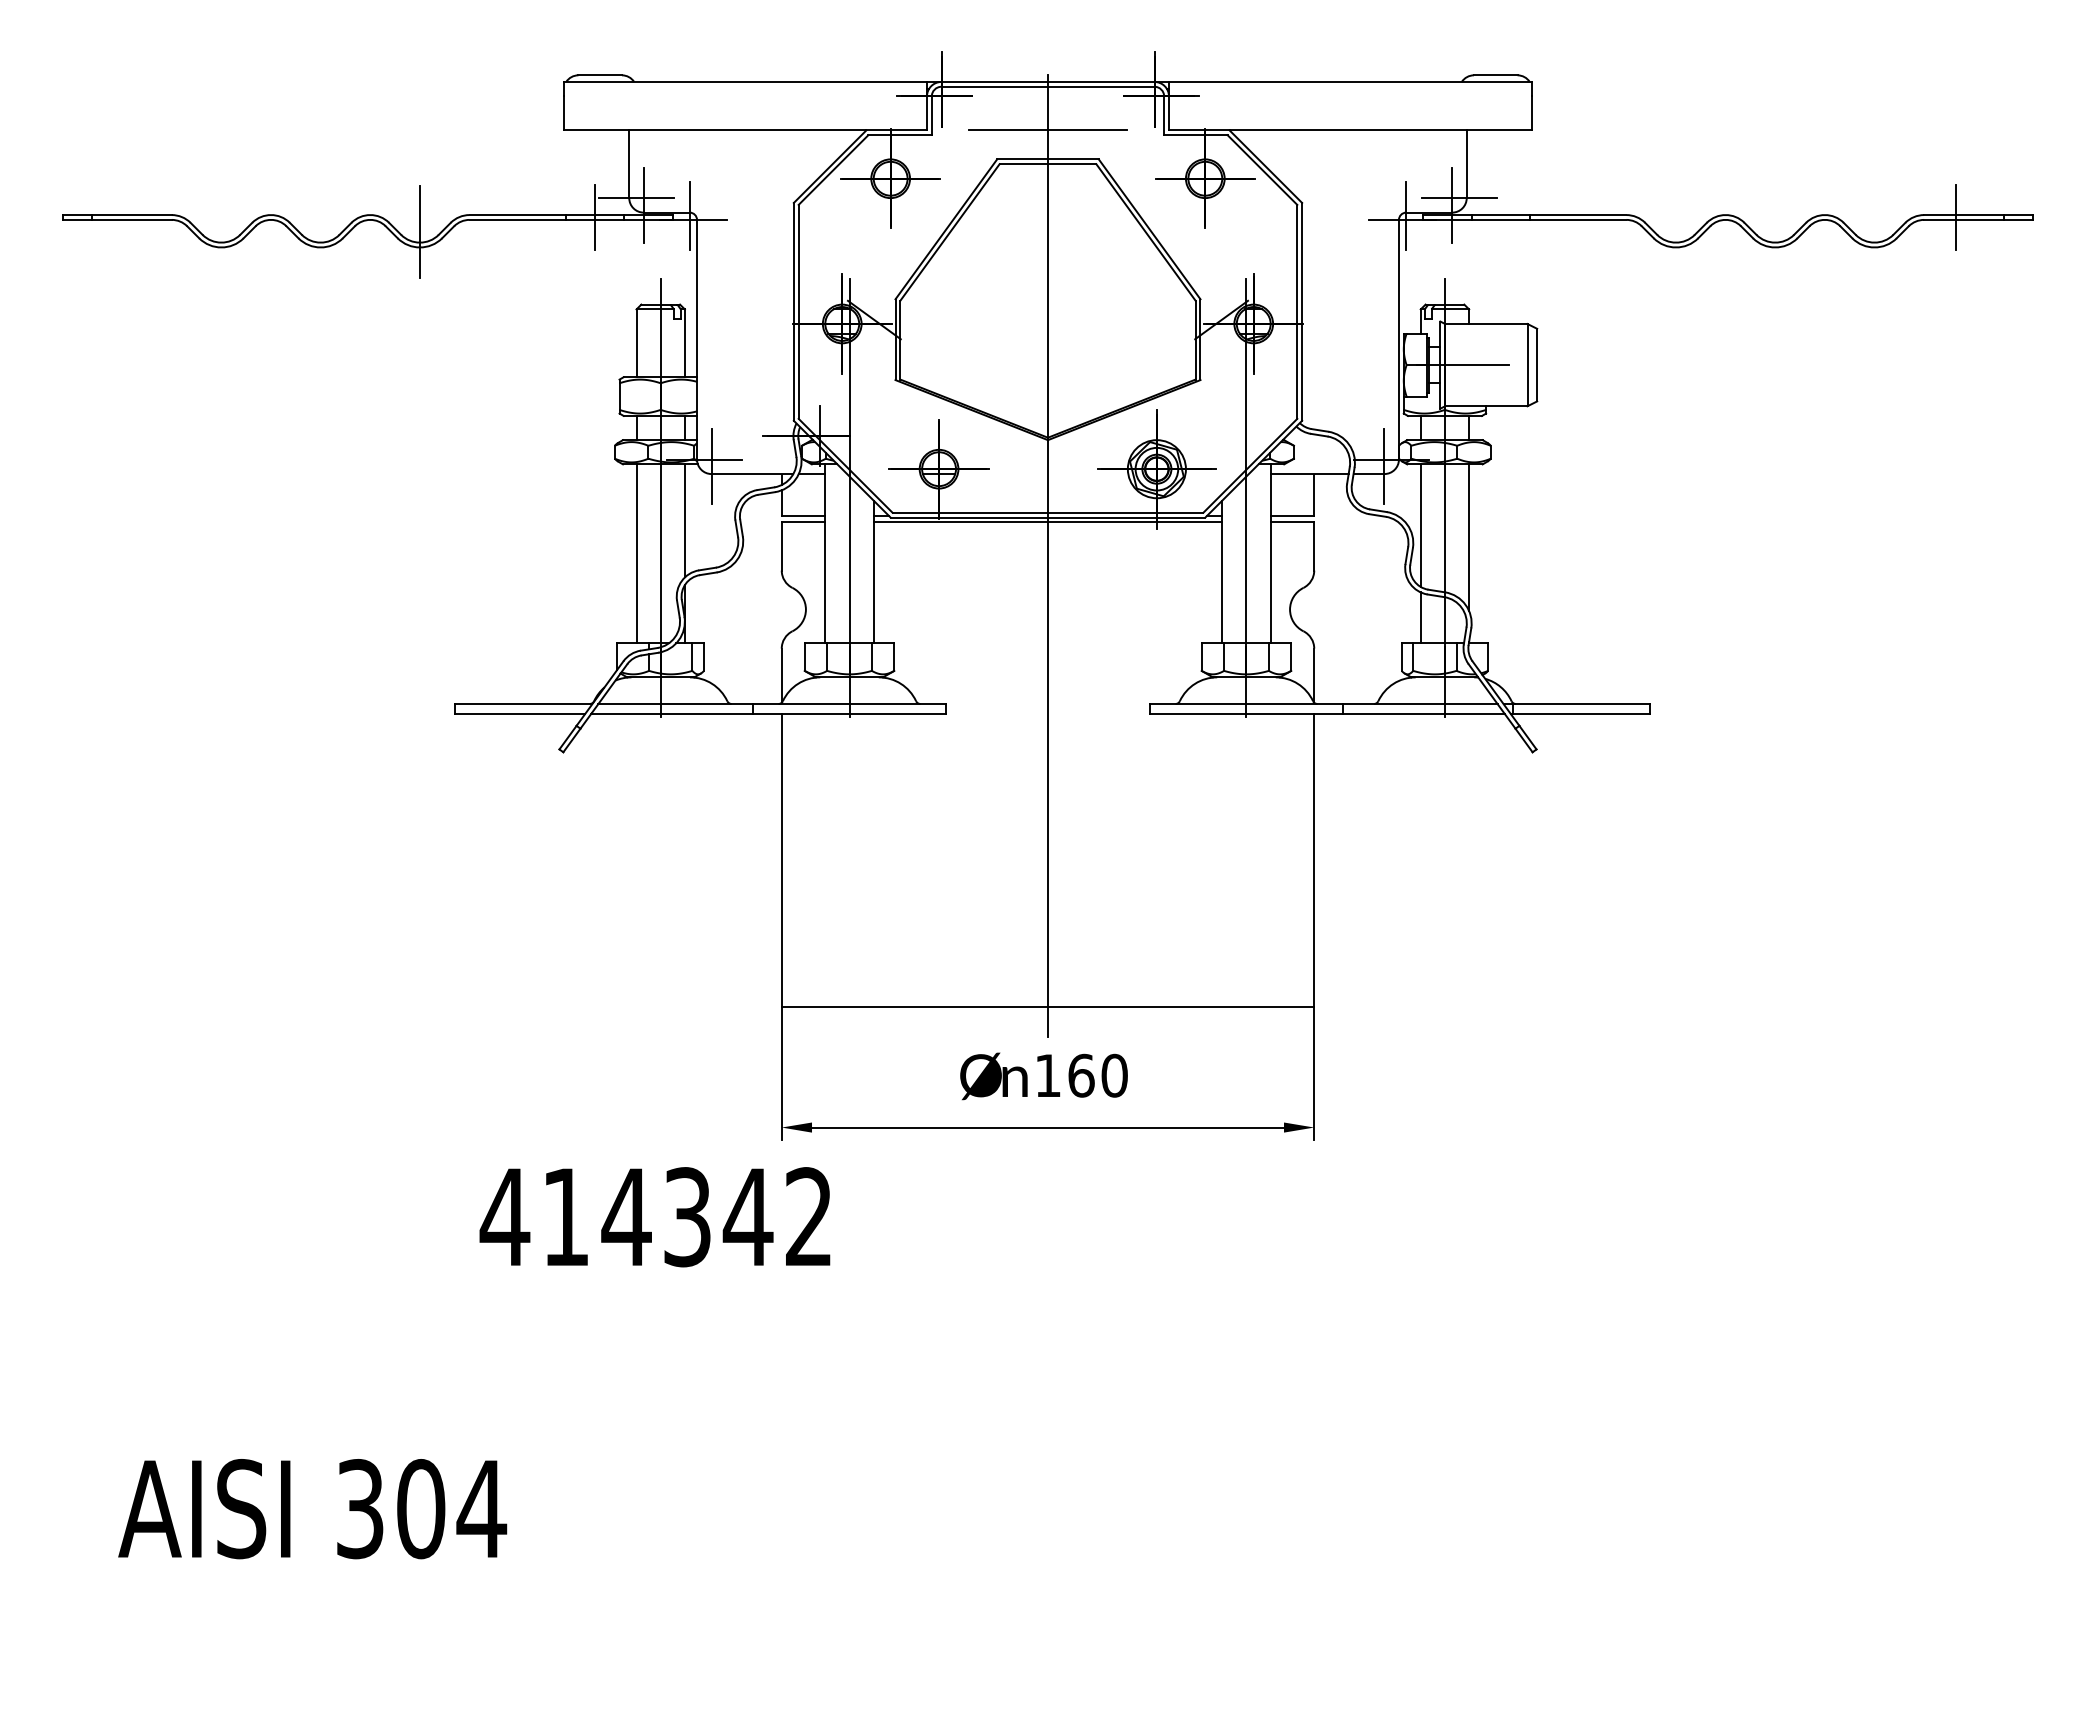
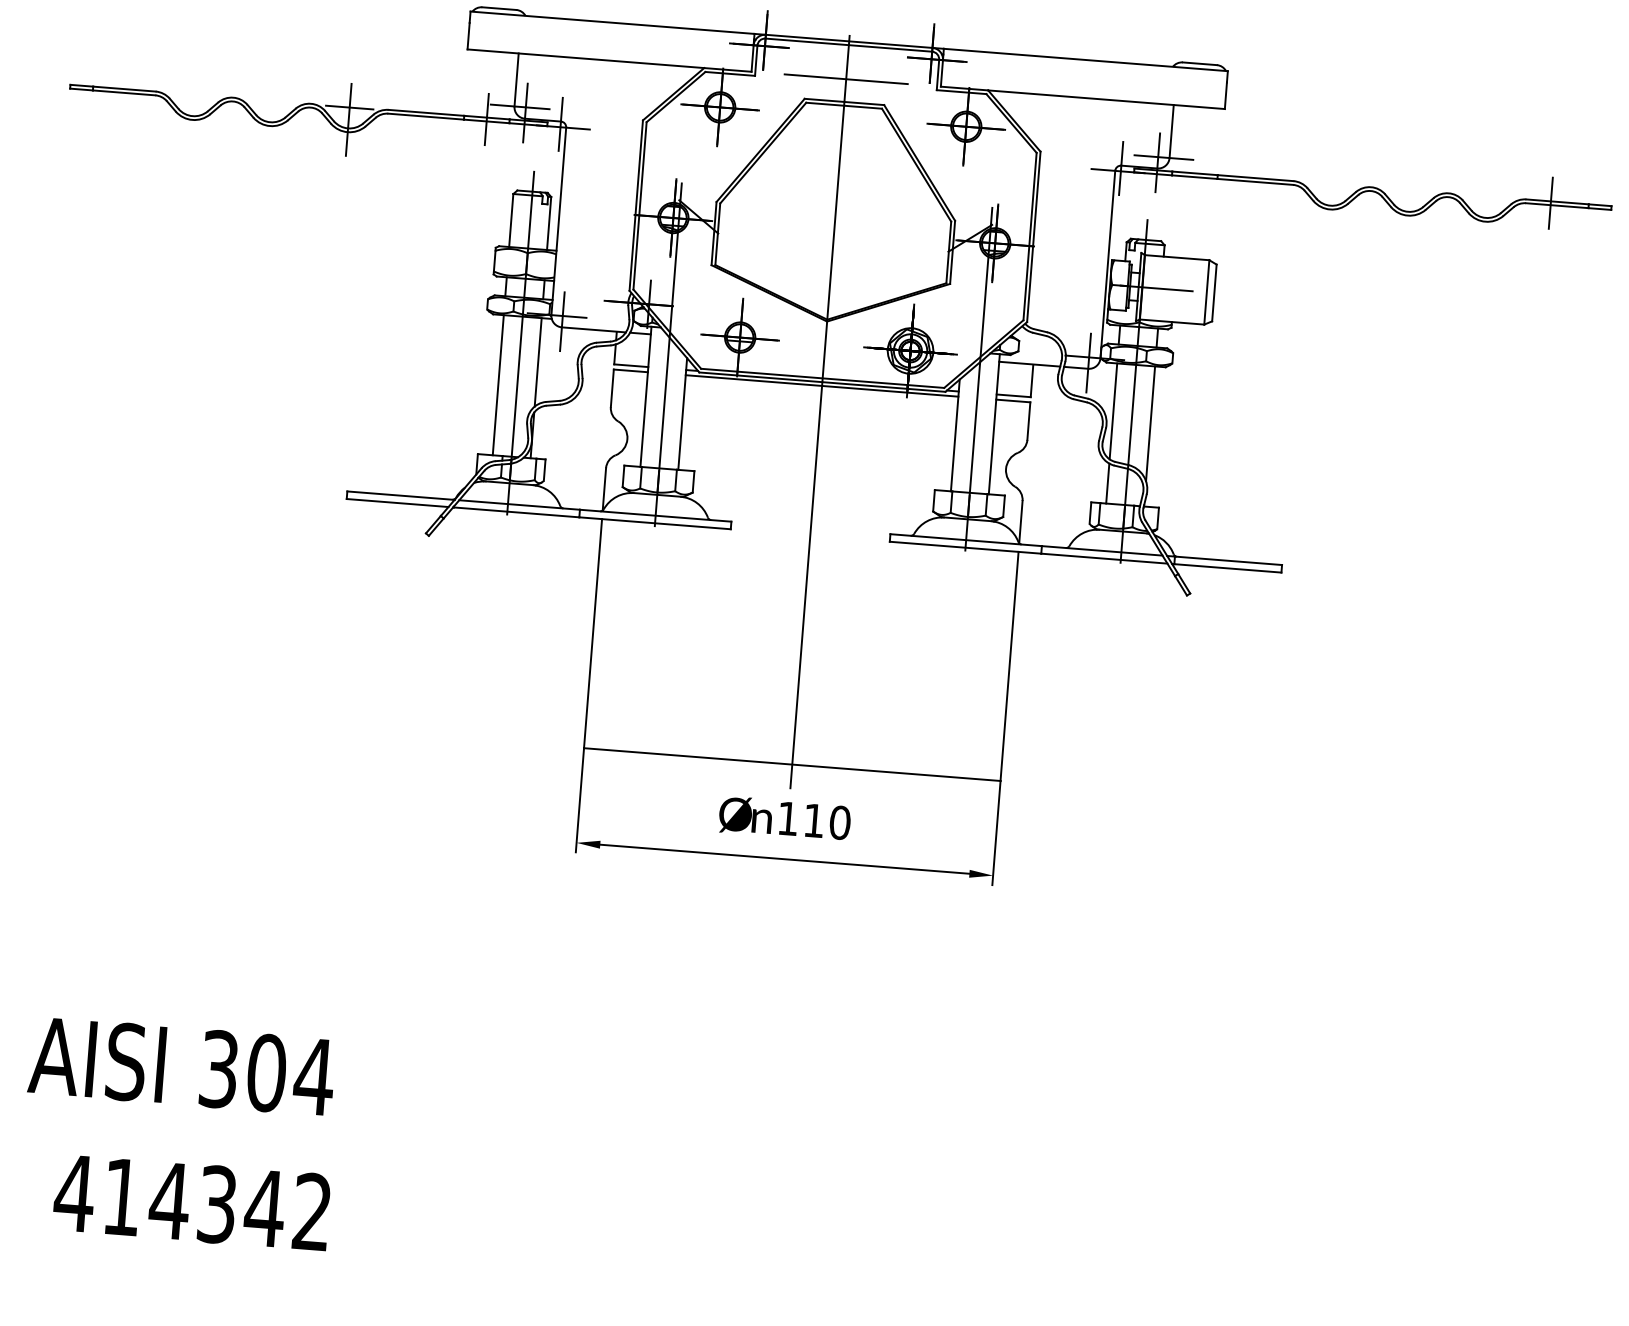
line: (419, 216) -> (349, 107), added
text: (1081, 1075) -> (814, 820), 160 -> 110
text: (654, 1217) -> (191, 1202), moved
text: (312, 1509) -> (181, 1066), moved

